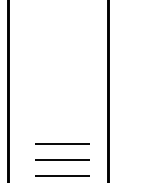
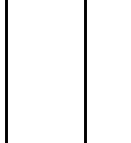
line: (62, 144) -> (49, 112), removed
line: (62, 160) -> (49, 125), removed
line: (62, 176) -> (49, 137), removed

